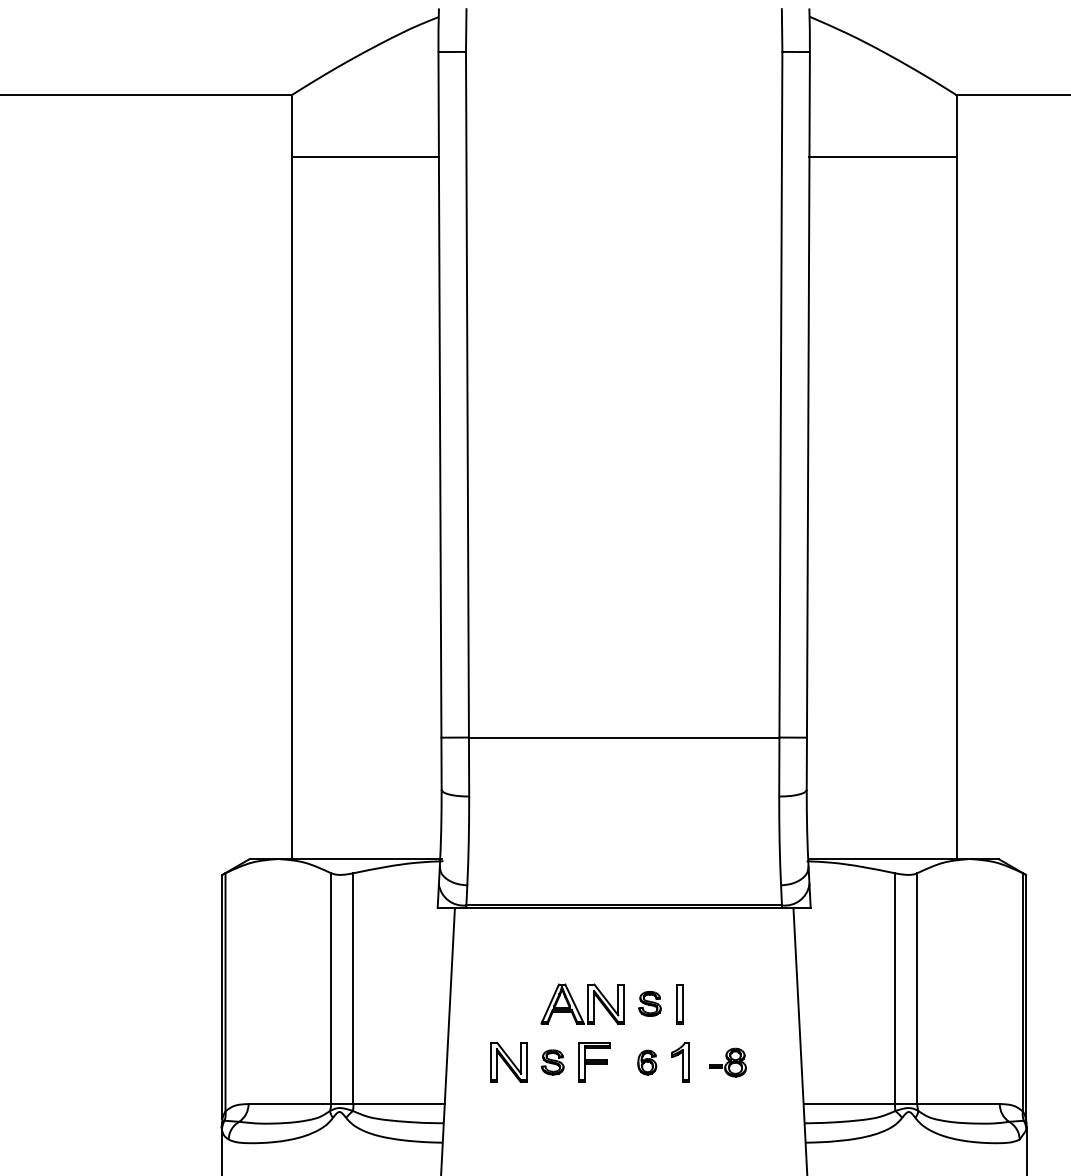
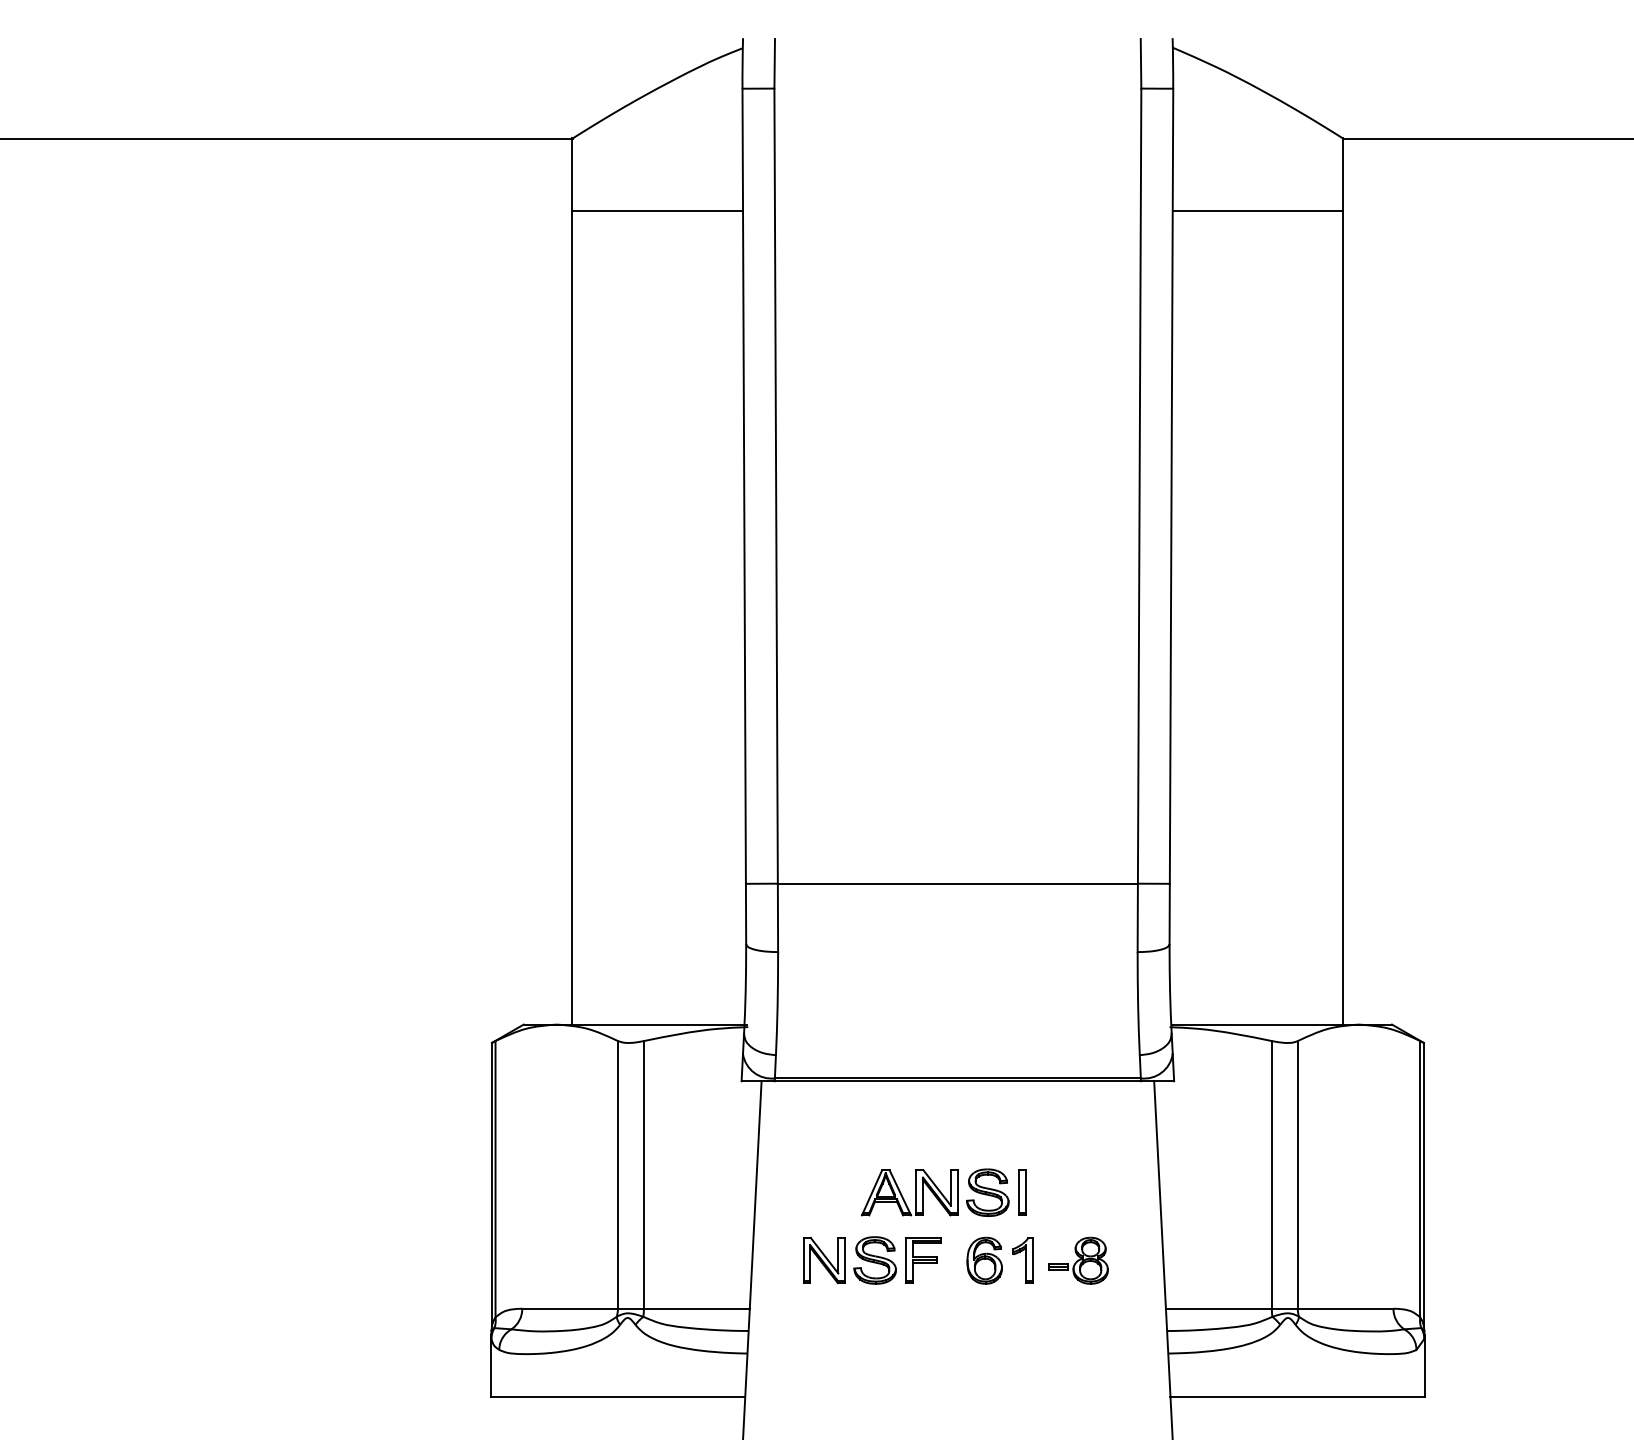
part: (649, 1003) -> (987, 1192), size x1.67
part: (552, 1062) -> (874, 1260), size x1.67
part: (647, 1062) -> (984, 1260), size x1.67
part: (728, 1062) -> (1078, 1260), size x1.43

